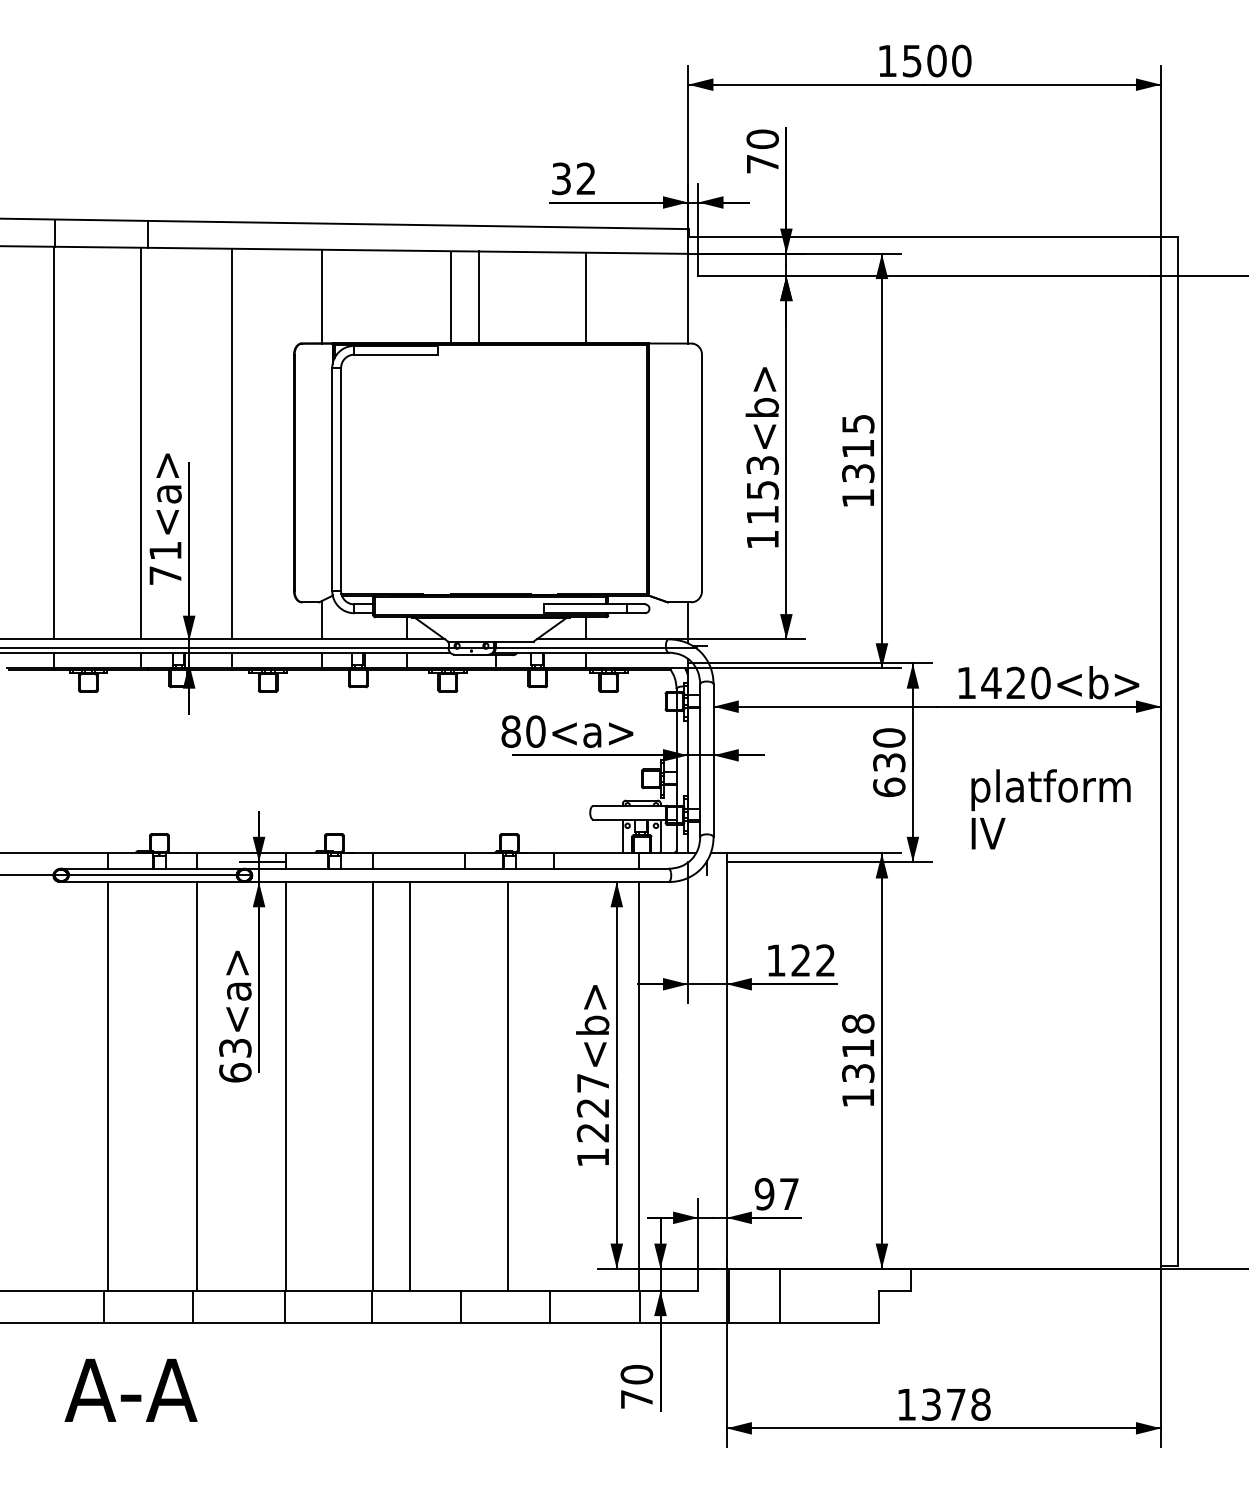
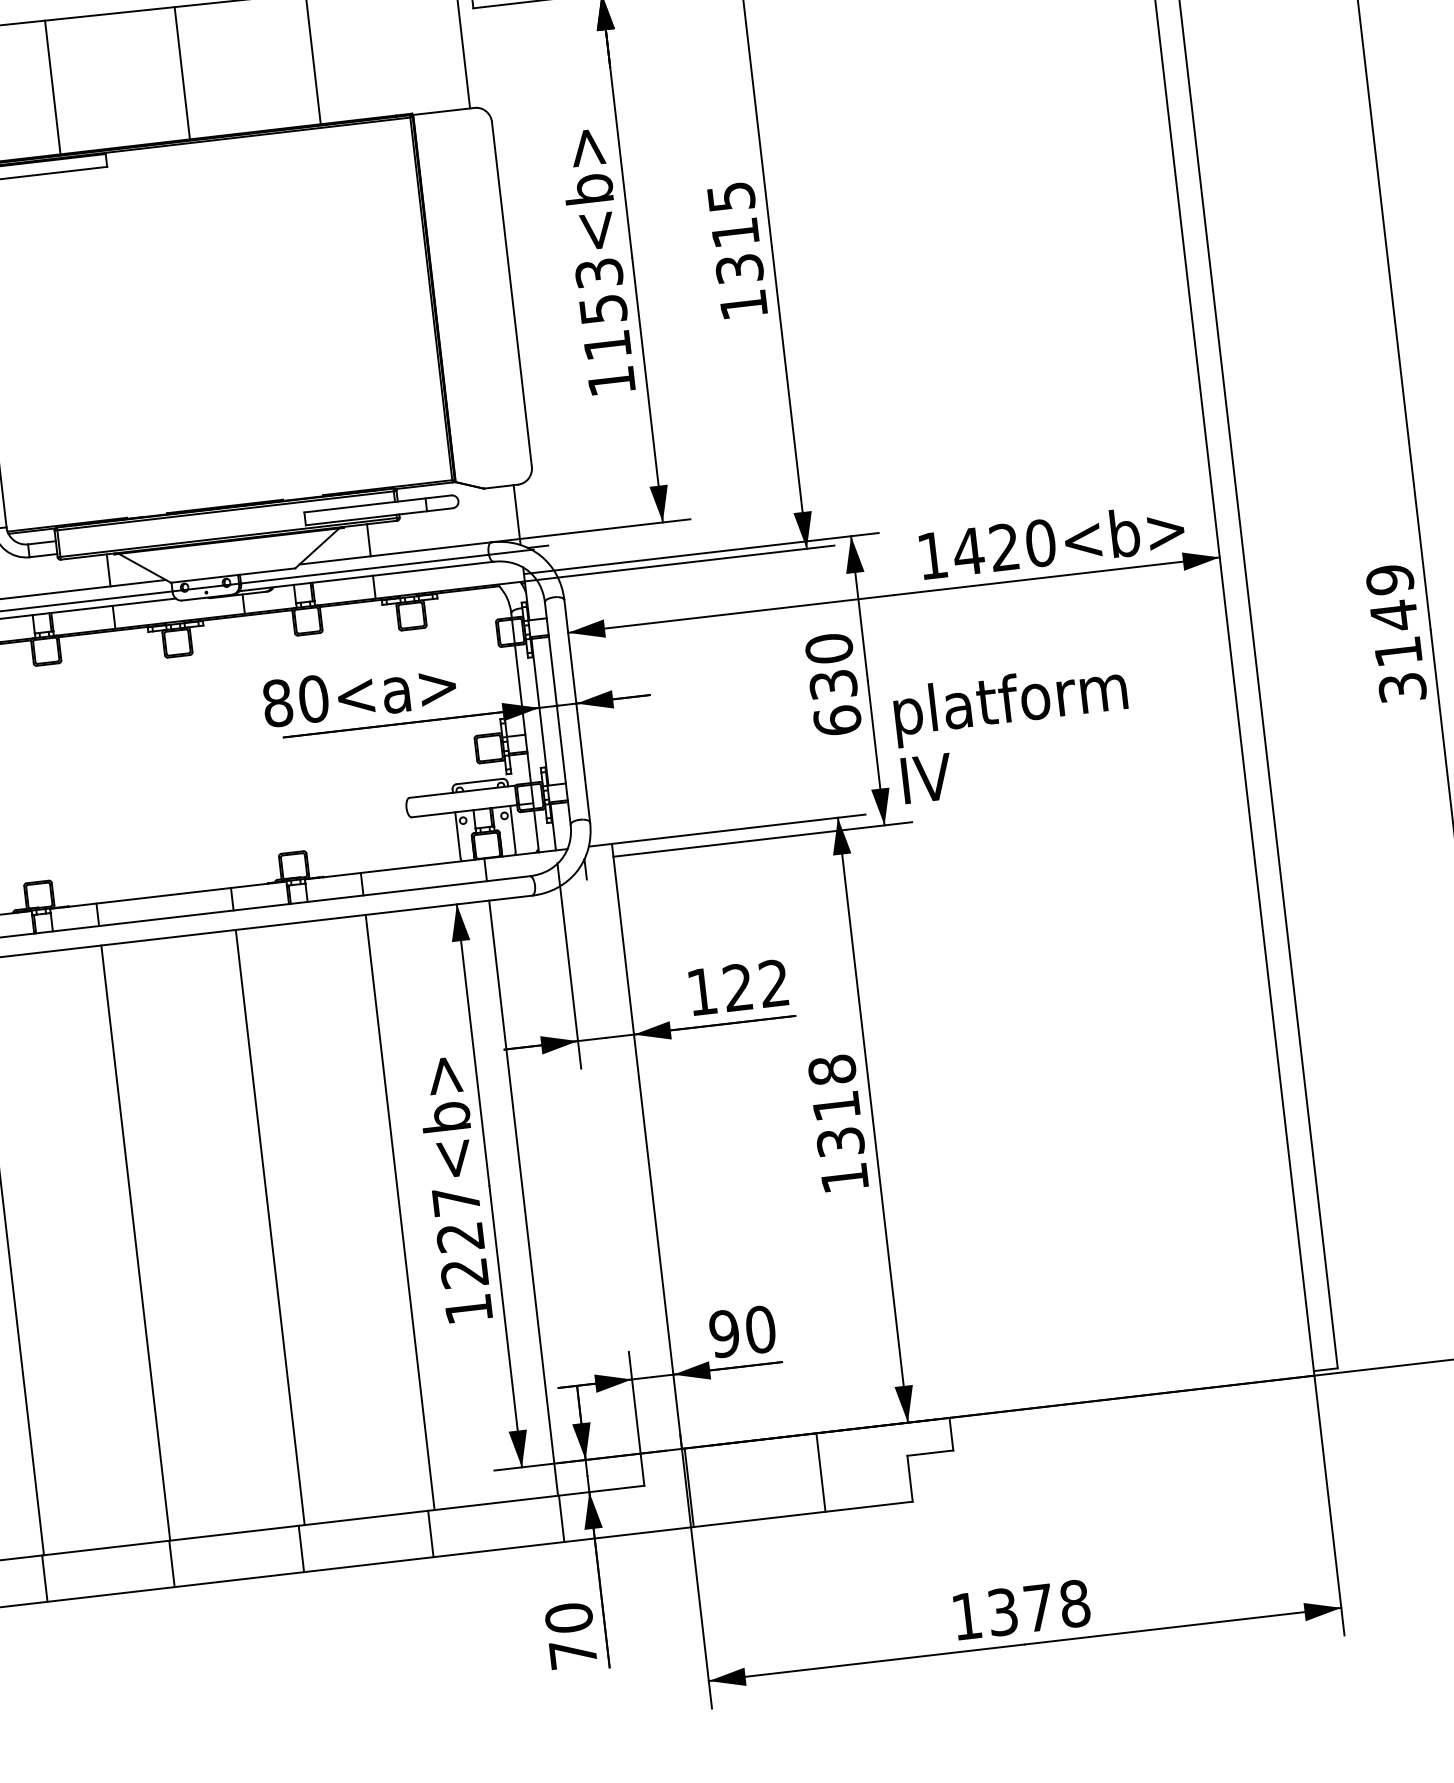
line: (450, 296) -> (181, 72), moved
line: (478, 296) -> (52, 87), moved
text: (1050, 809) -> (1013, 732), moved
line: (409, 1086) -> (269, 1227), moved
line: (508, 1086) -> (400, 1212), moved
text: (789, 1193) -> (760, 1328), 97 -> 90
line: (780, 1295) -> (821, 1472), moved

